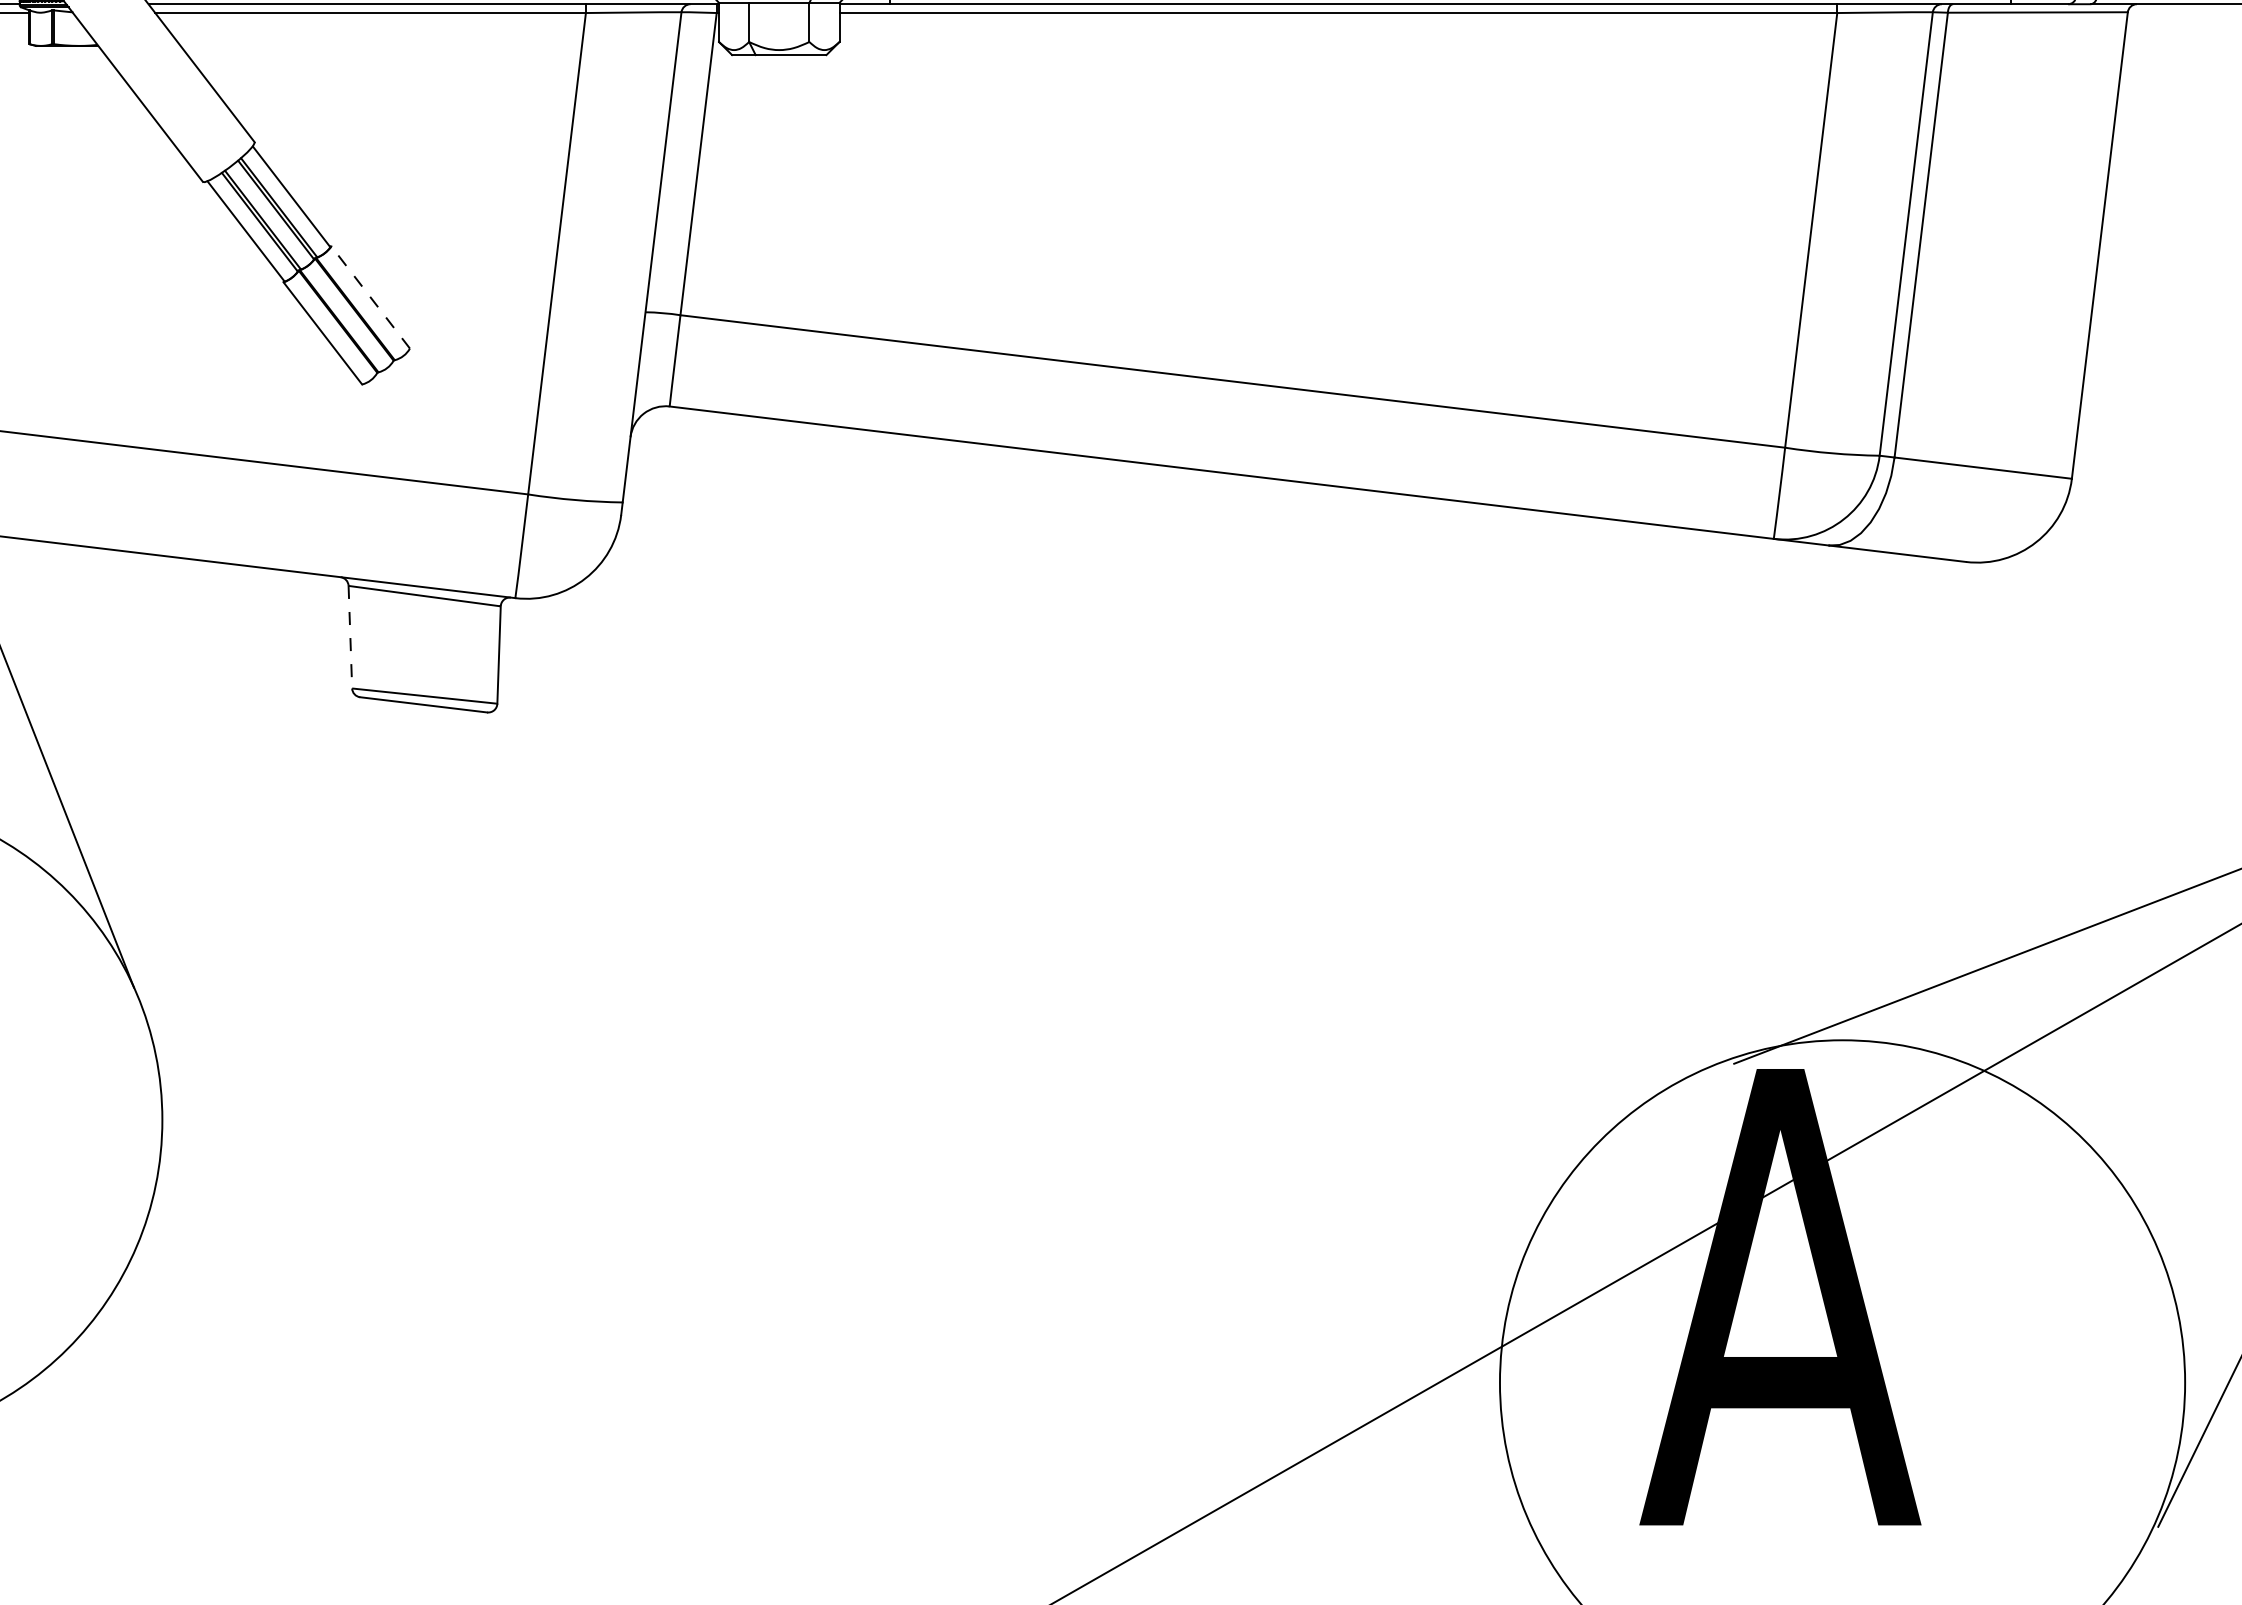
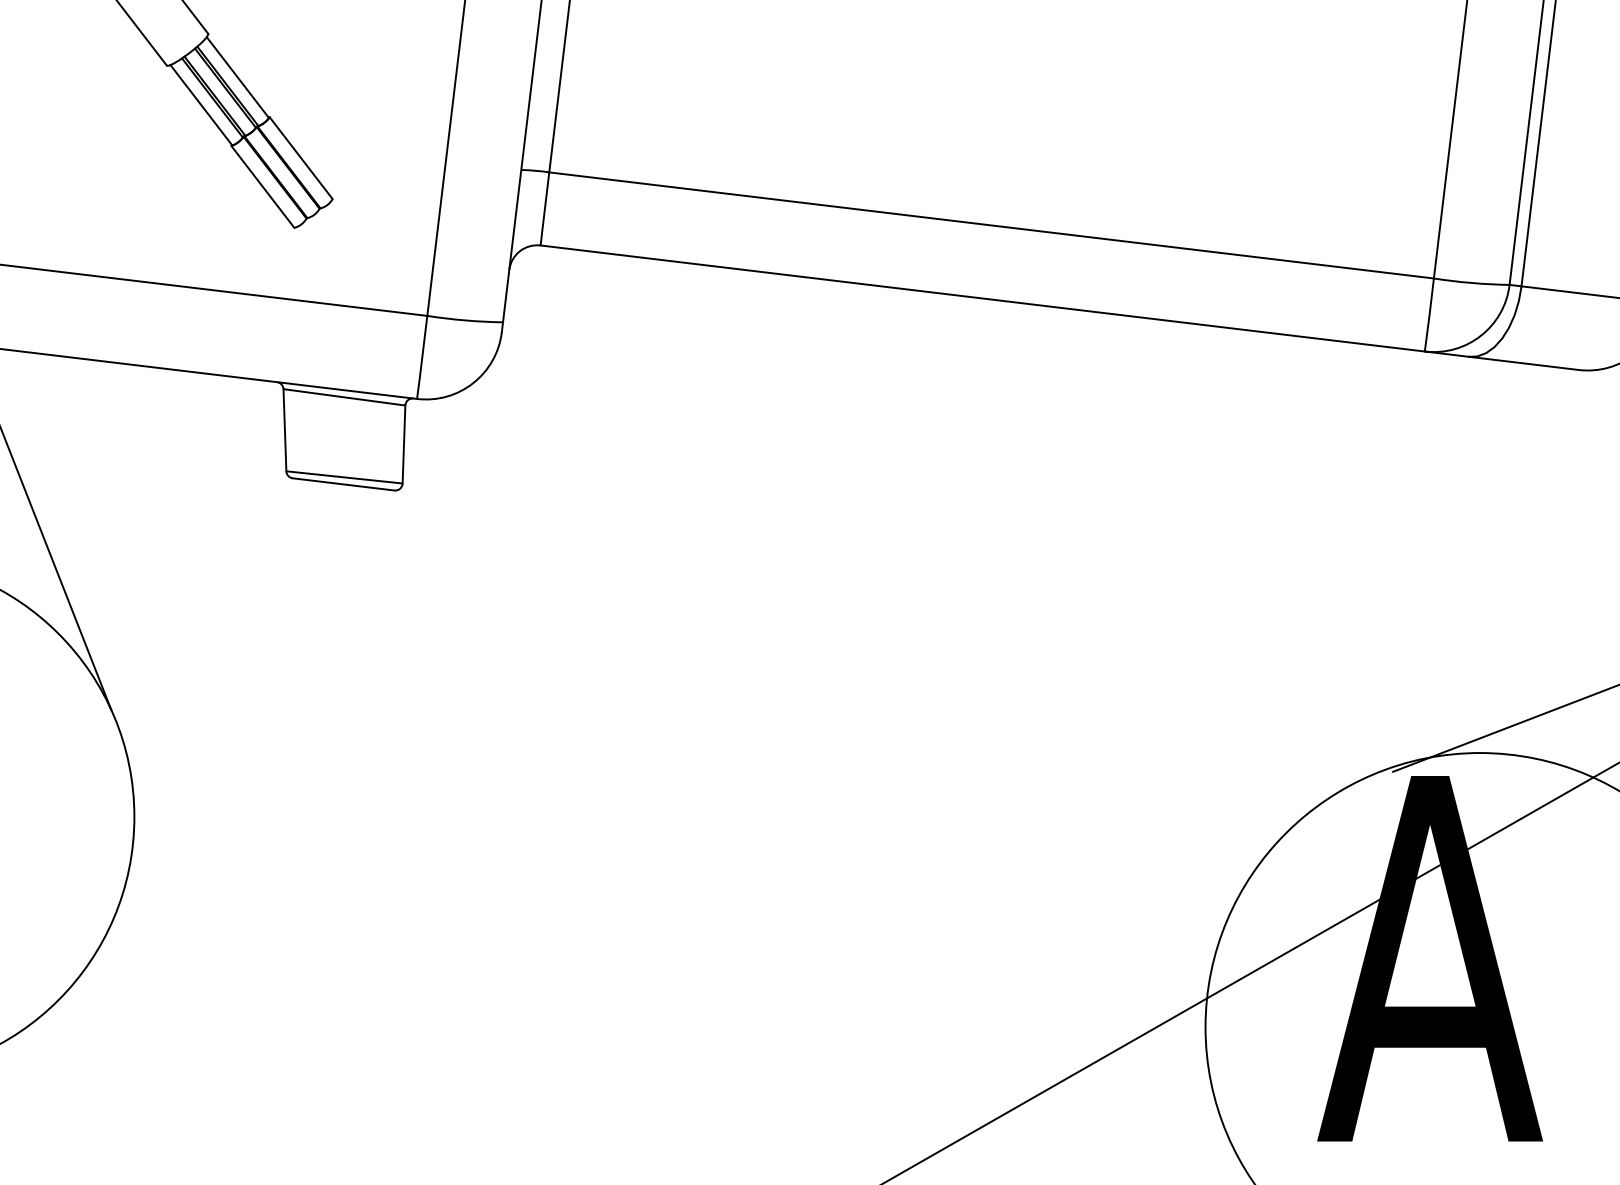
line: (370, 297) -> (301, 158), dashed -> solid
line: (350, 637) -> (285, 430), dashed -> solid

